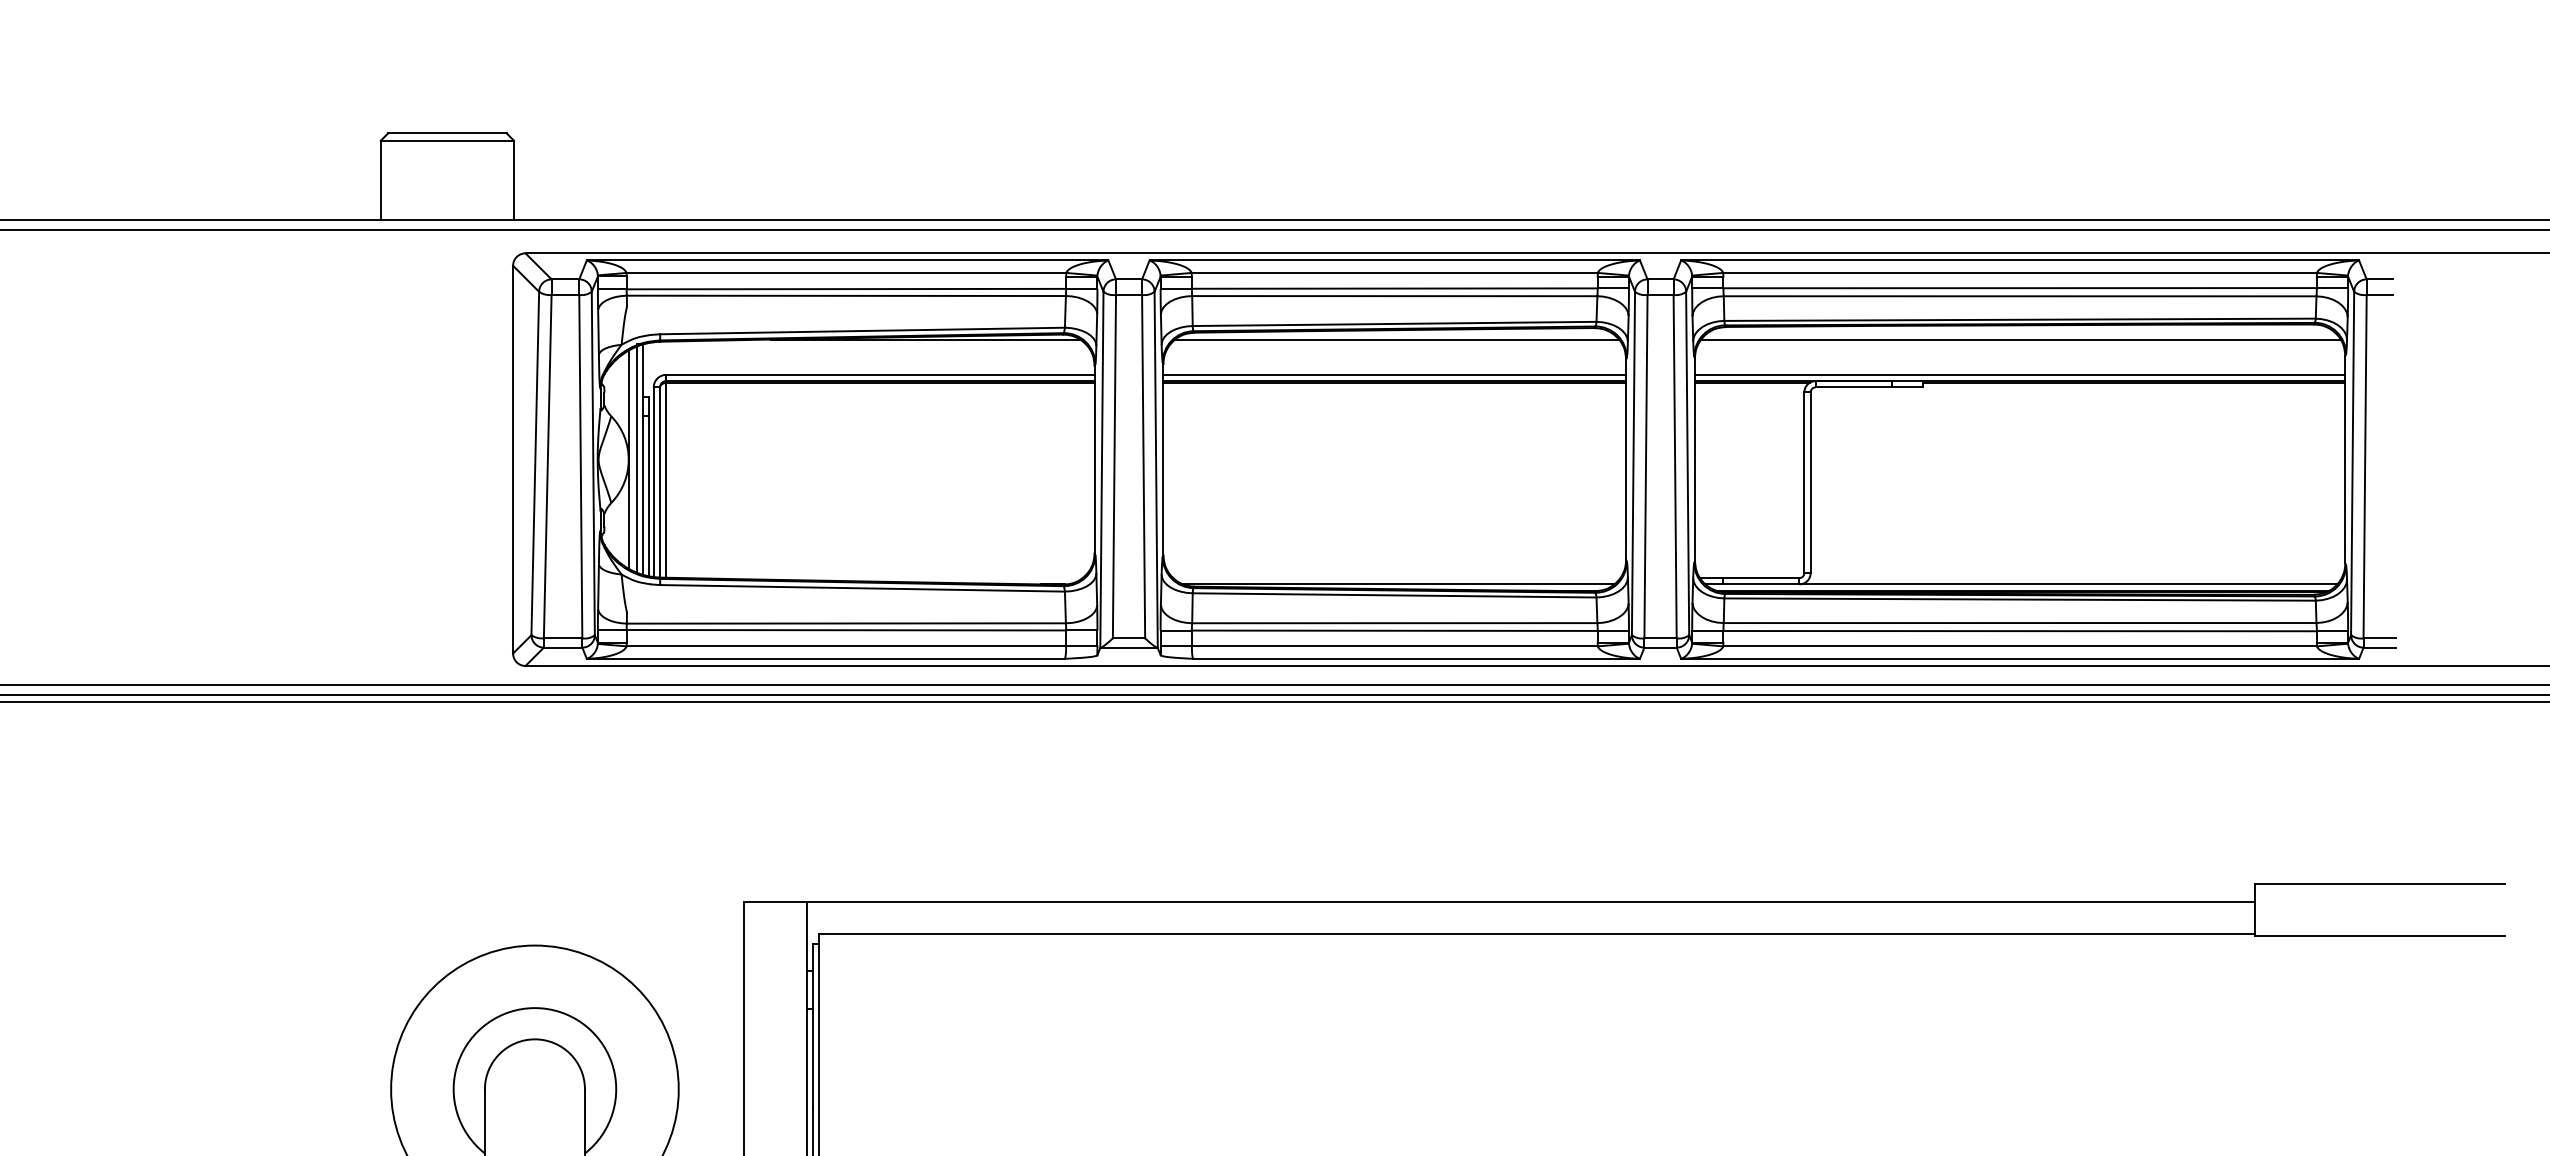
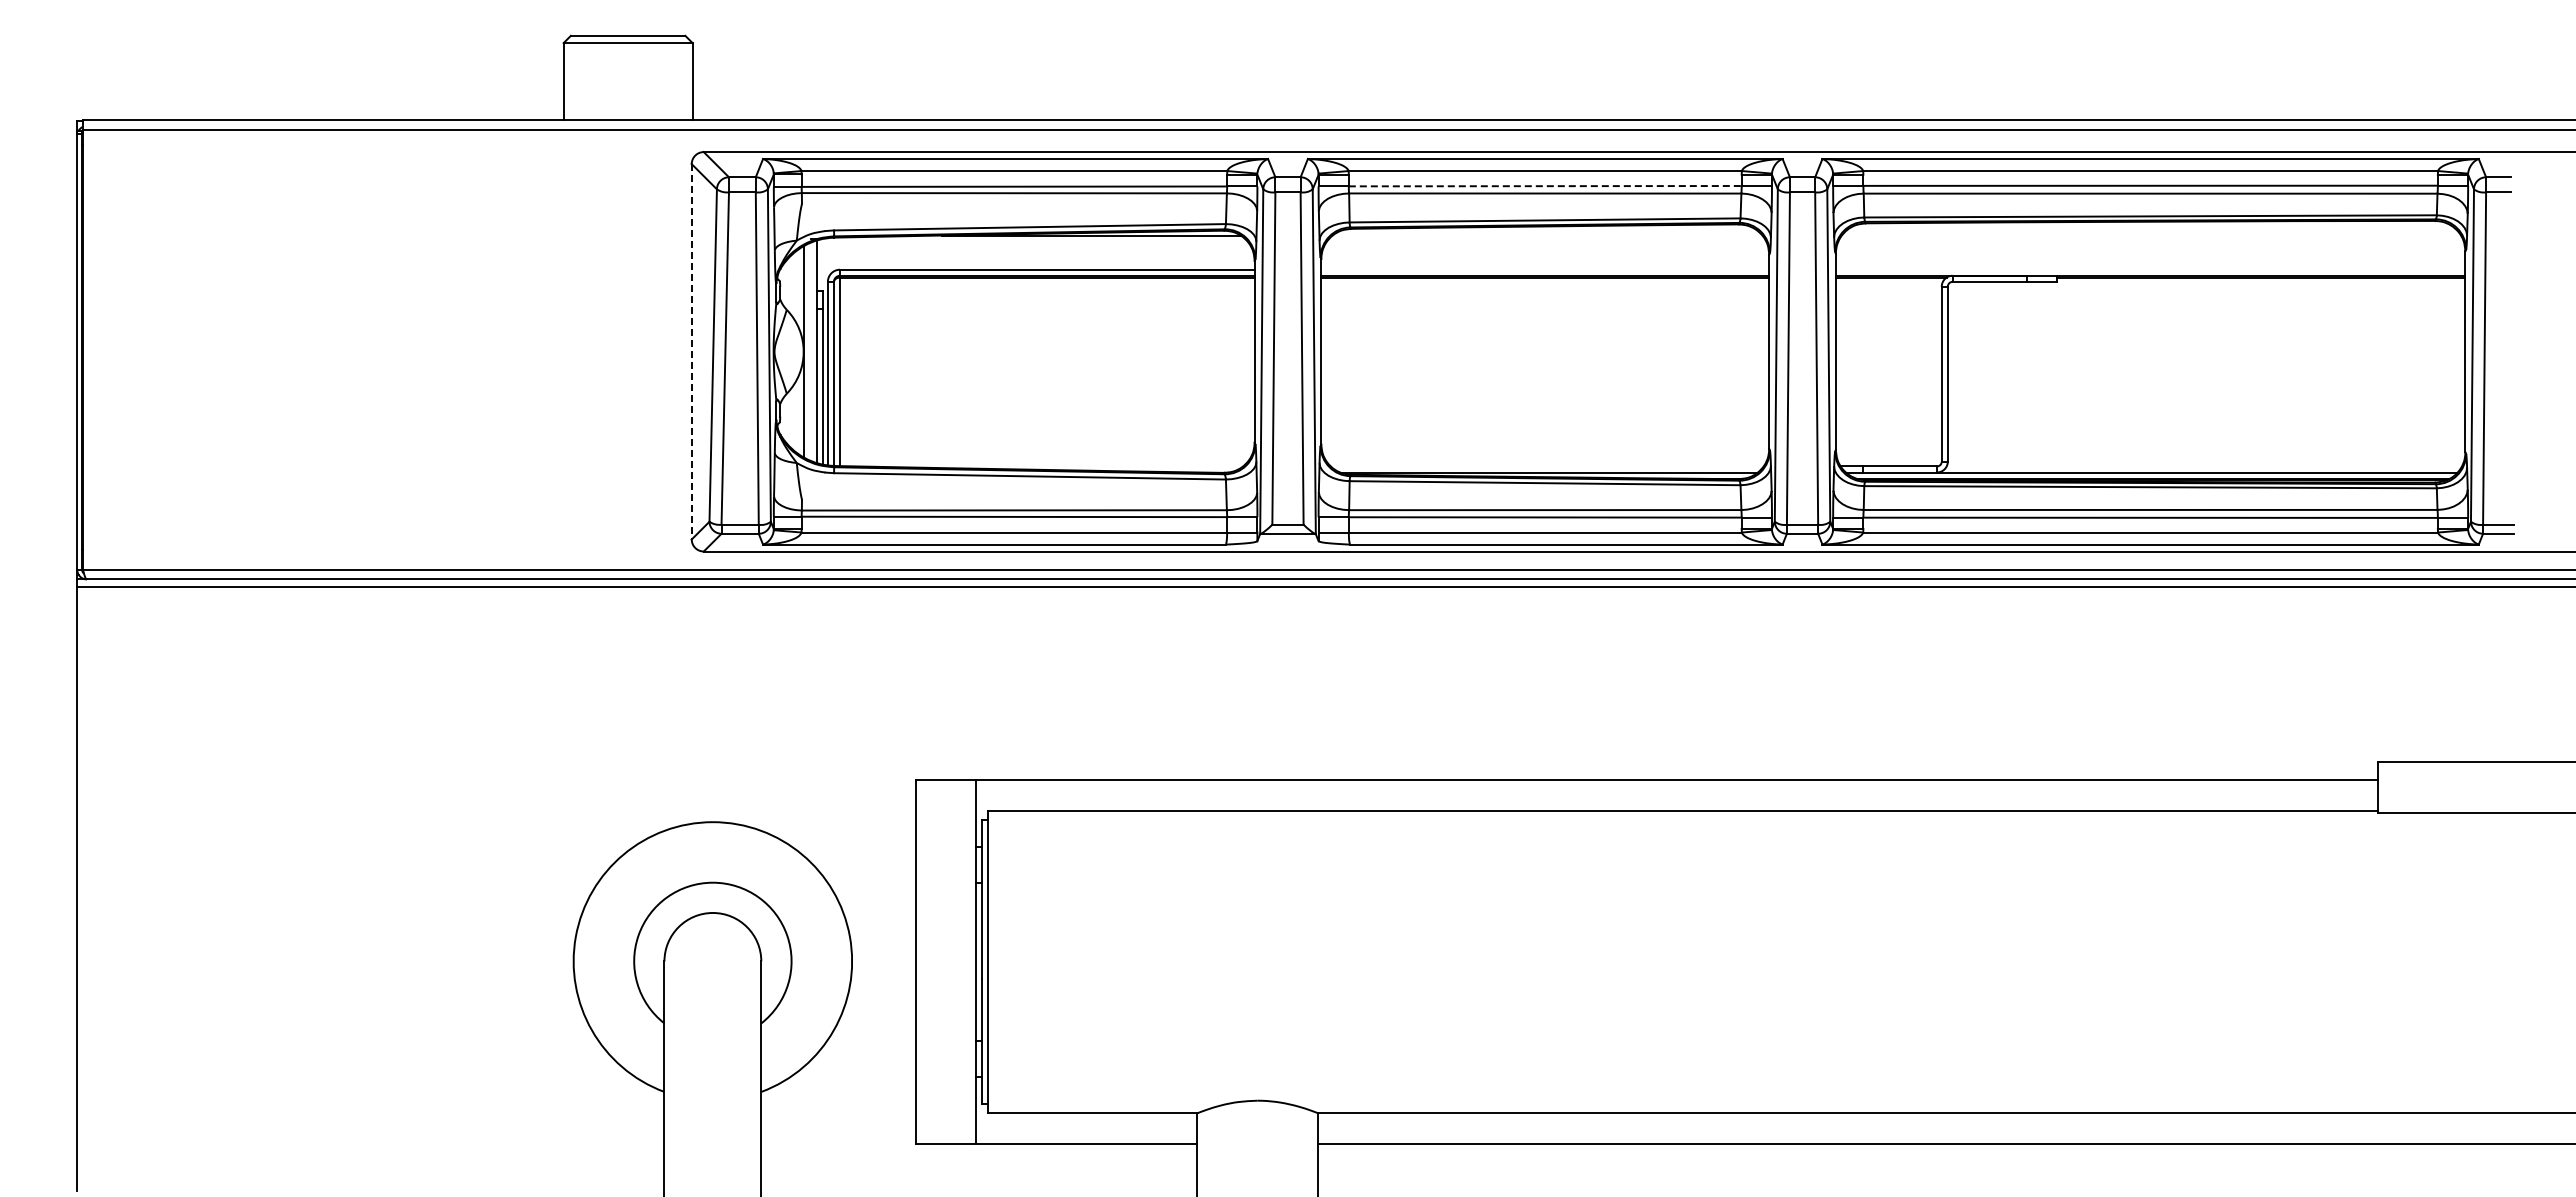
line: (1395, 288) -> (1545, 186), solid -> dashed
line: (1397, 339) -> (1547, 235), removed
line: (2021, 339) -> (2151, 235), removed
line: (1395, 374) -> (1545, 269), removed
line: (2019, 374) -> (2150, 269), removed
line: (512, 459) -> (691, 351), solid -> dashed
line: (636, 459) -> (811, 351), removed

